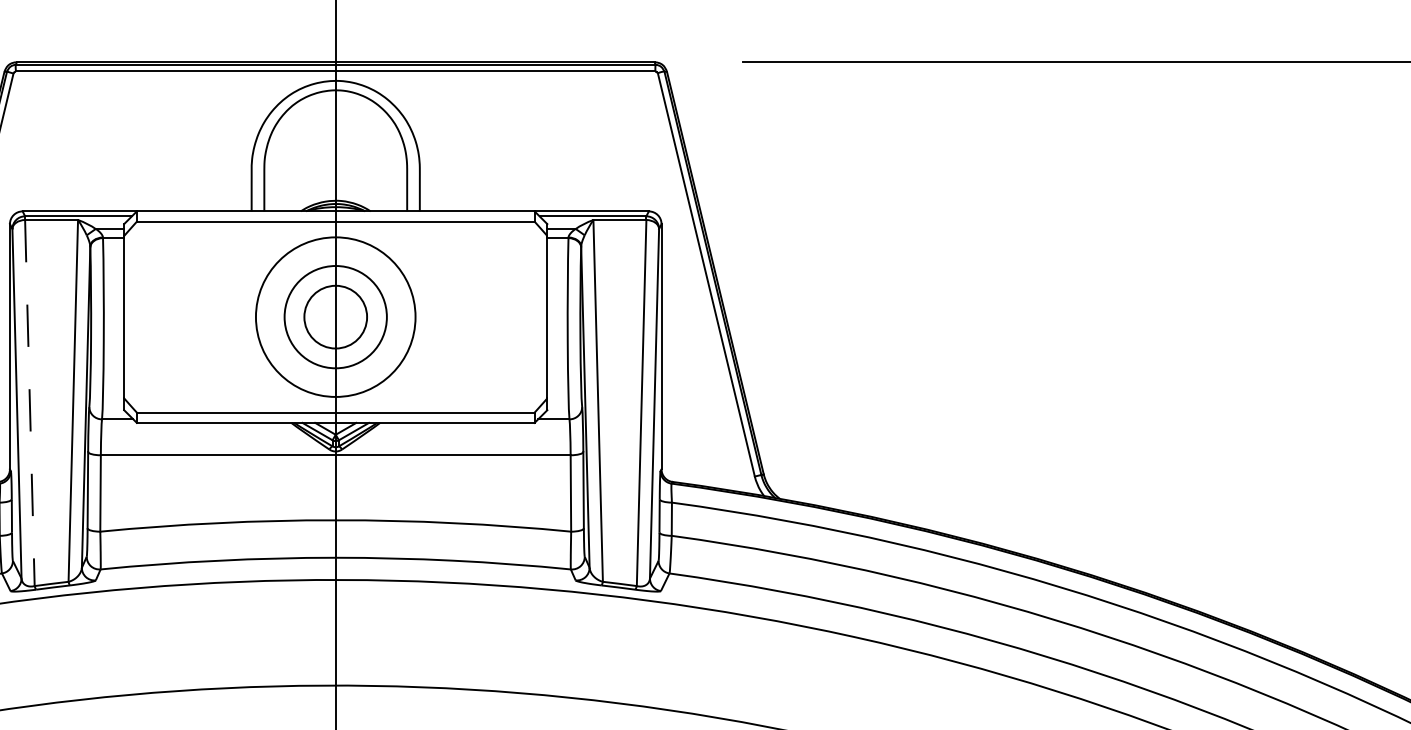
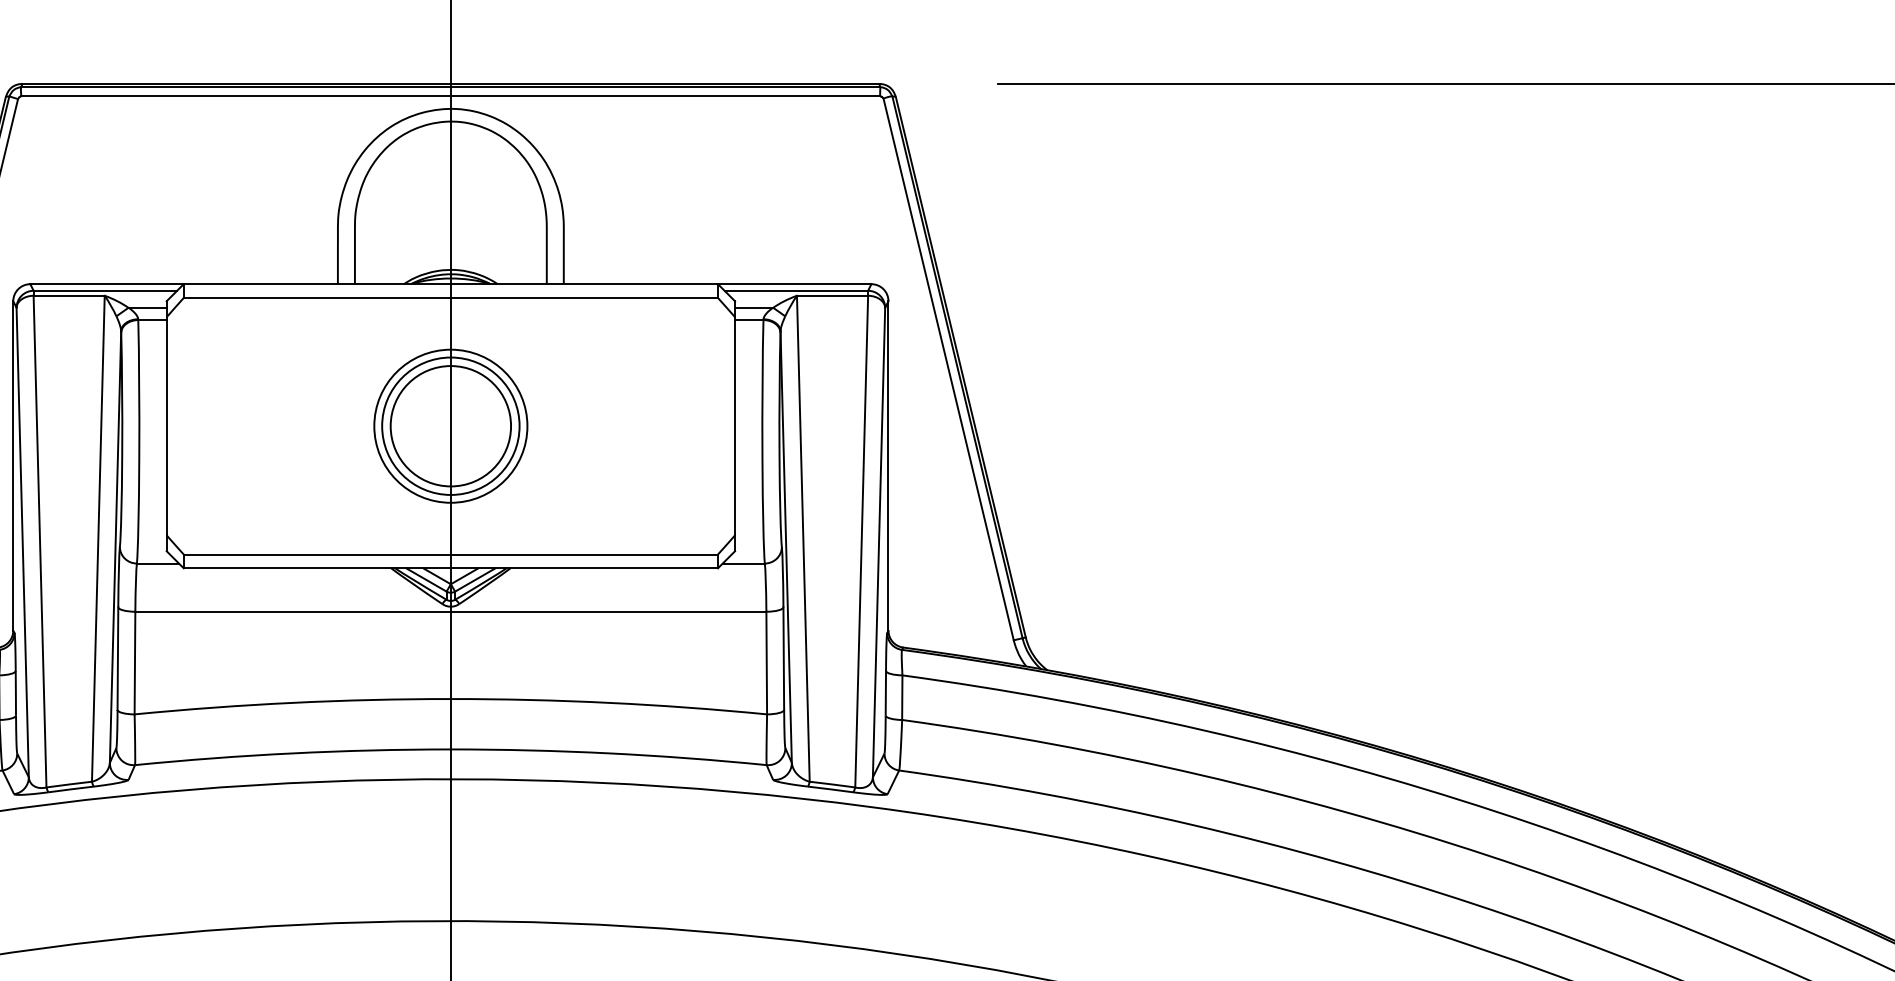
circle: (335, 316) -> (450, 425), size x0.71
circle: (335, 317) -> (450, 426), size x1.43
line: (30, 402) -> (40, 541), dashed -> solid

